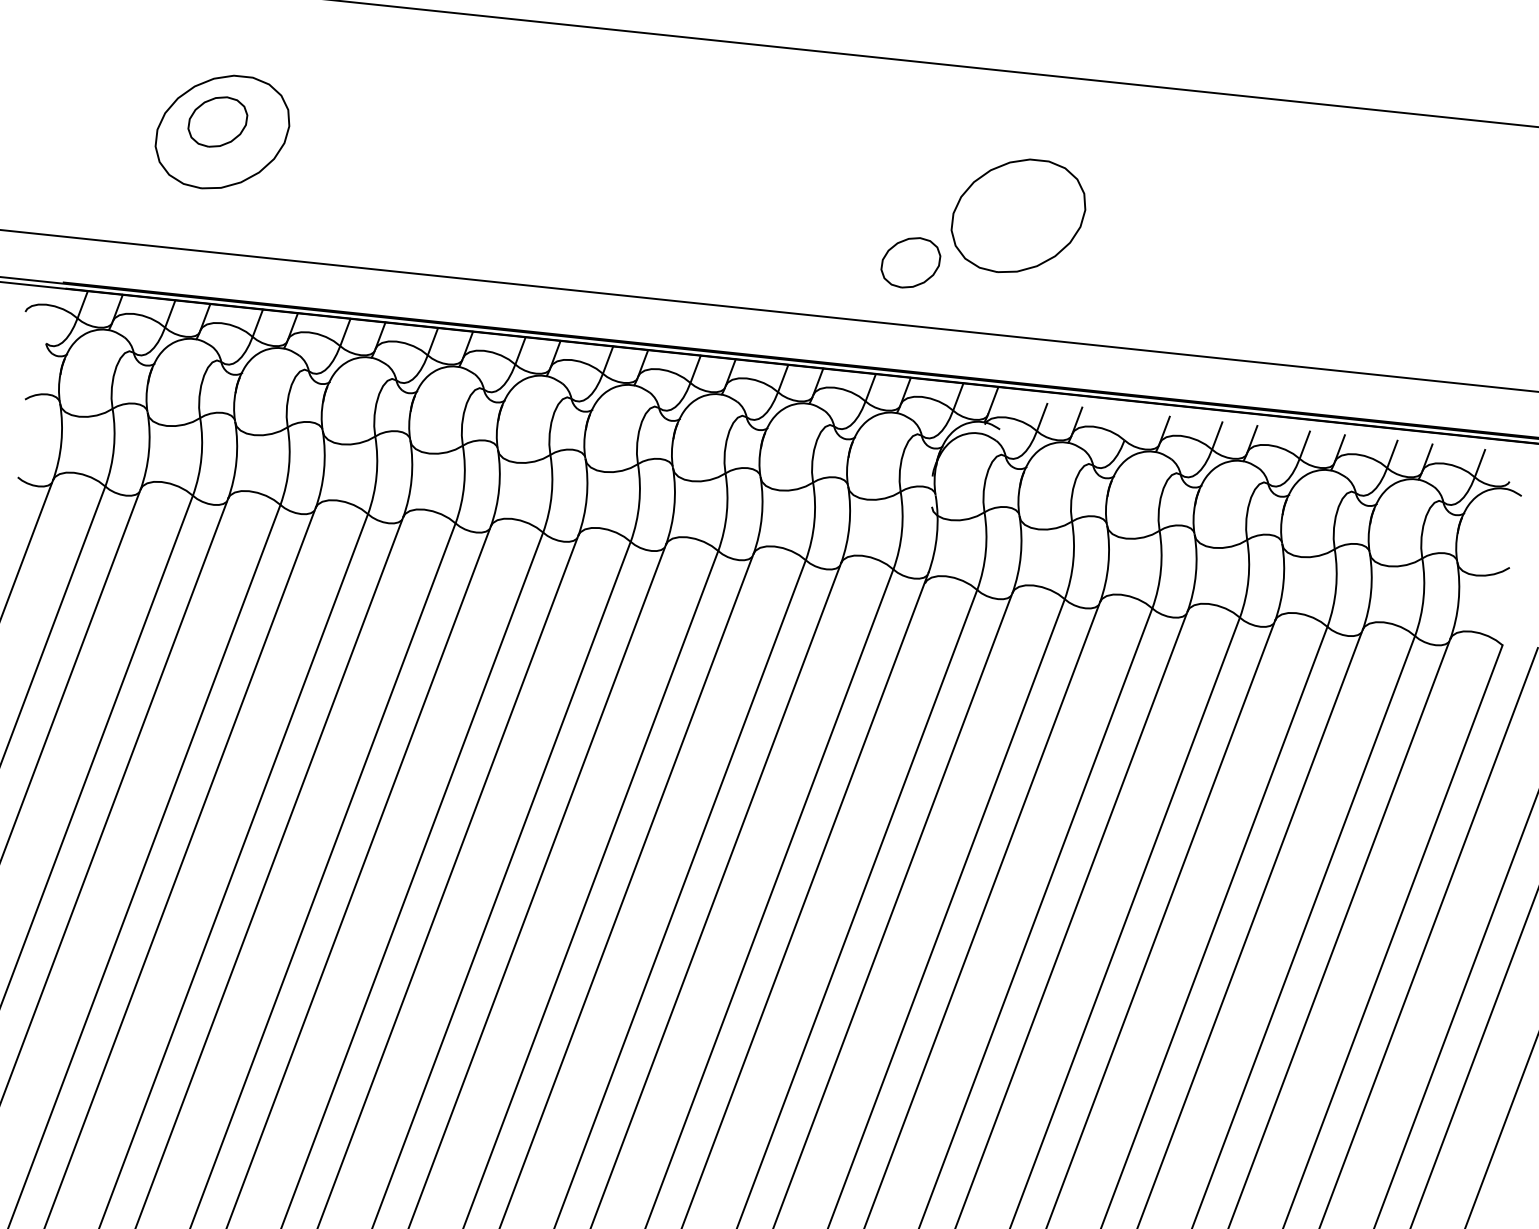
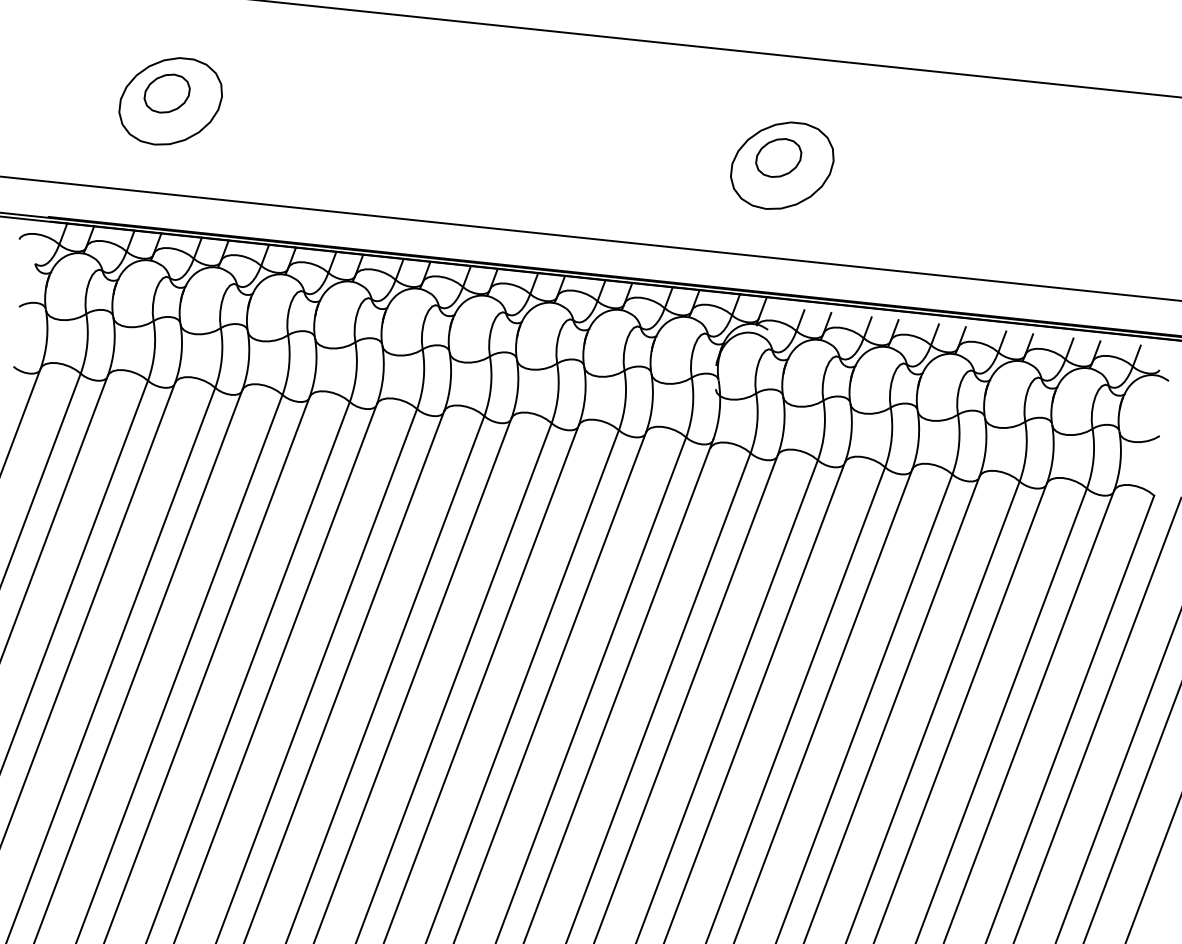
part: (910, 262) -> (778, 157), moved
line: (1129, 426) -> (867, 327), added

